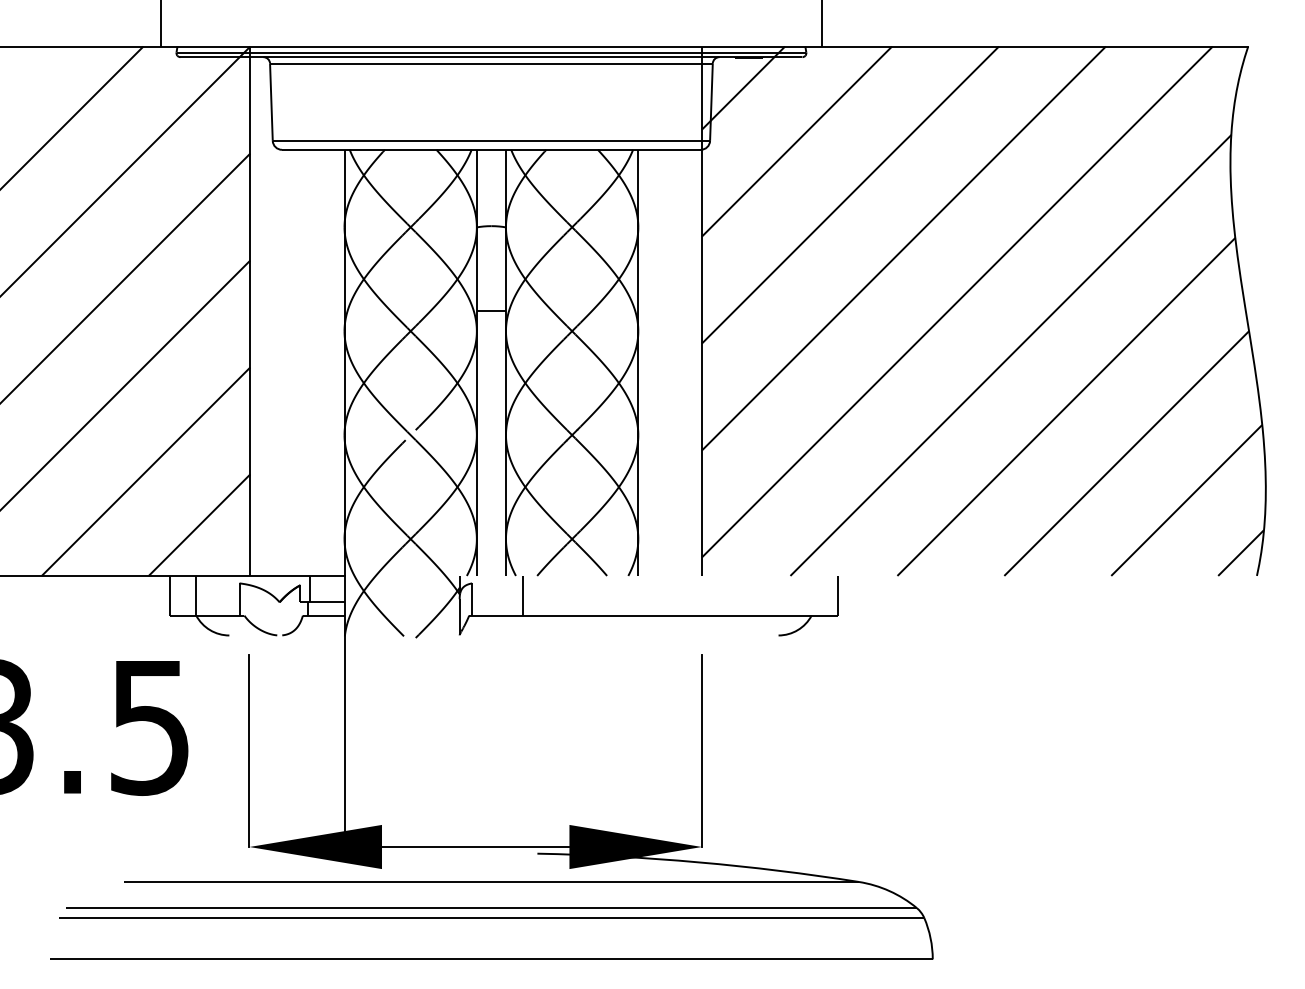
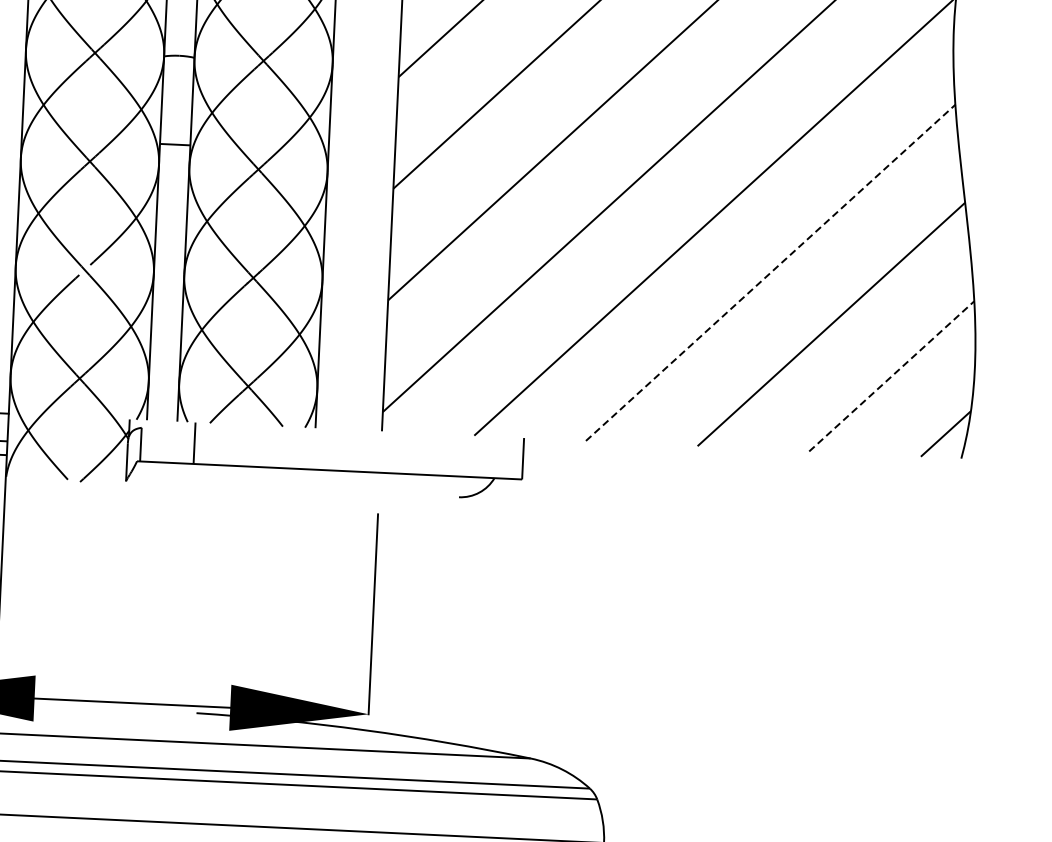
line: (1066, 406) -> (770, 272), solid -> dashed
line: (1186, 500) -> (891, 376), solid -> dashed

